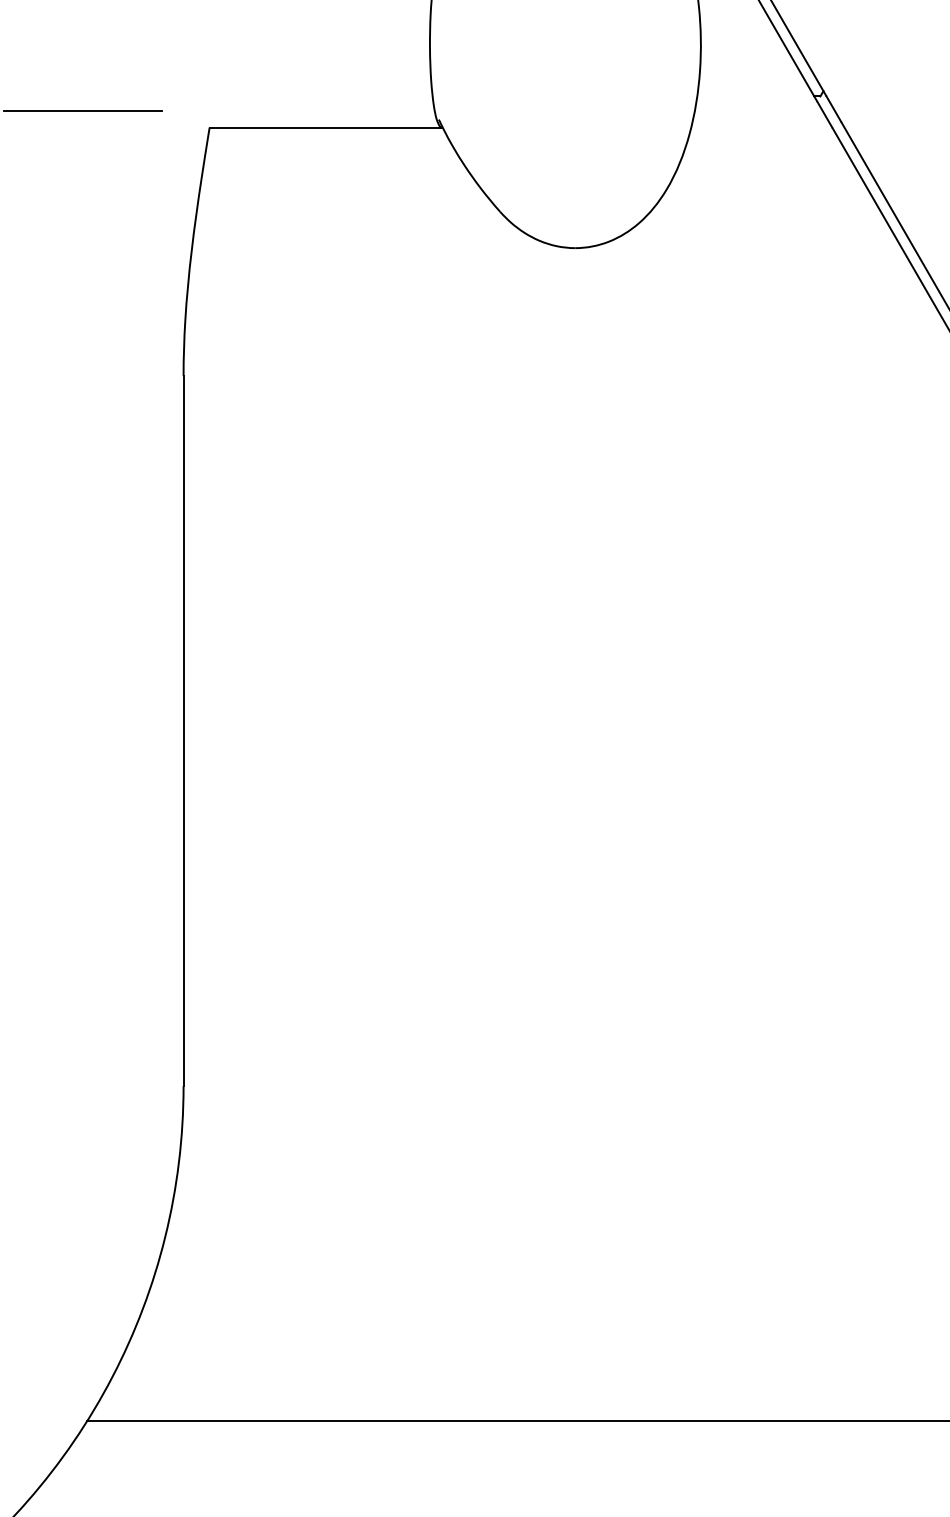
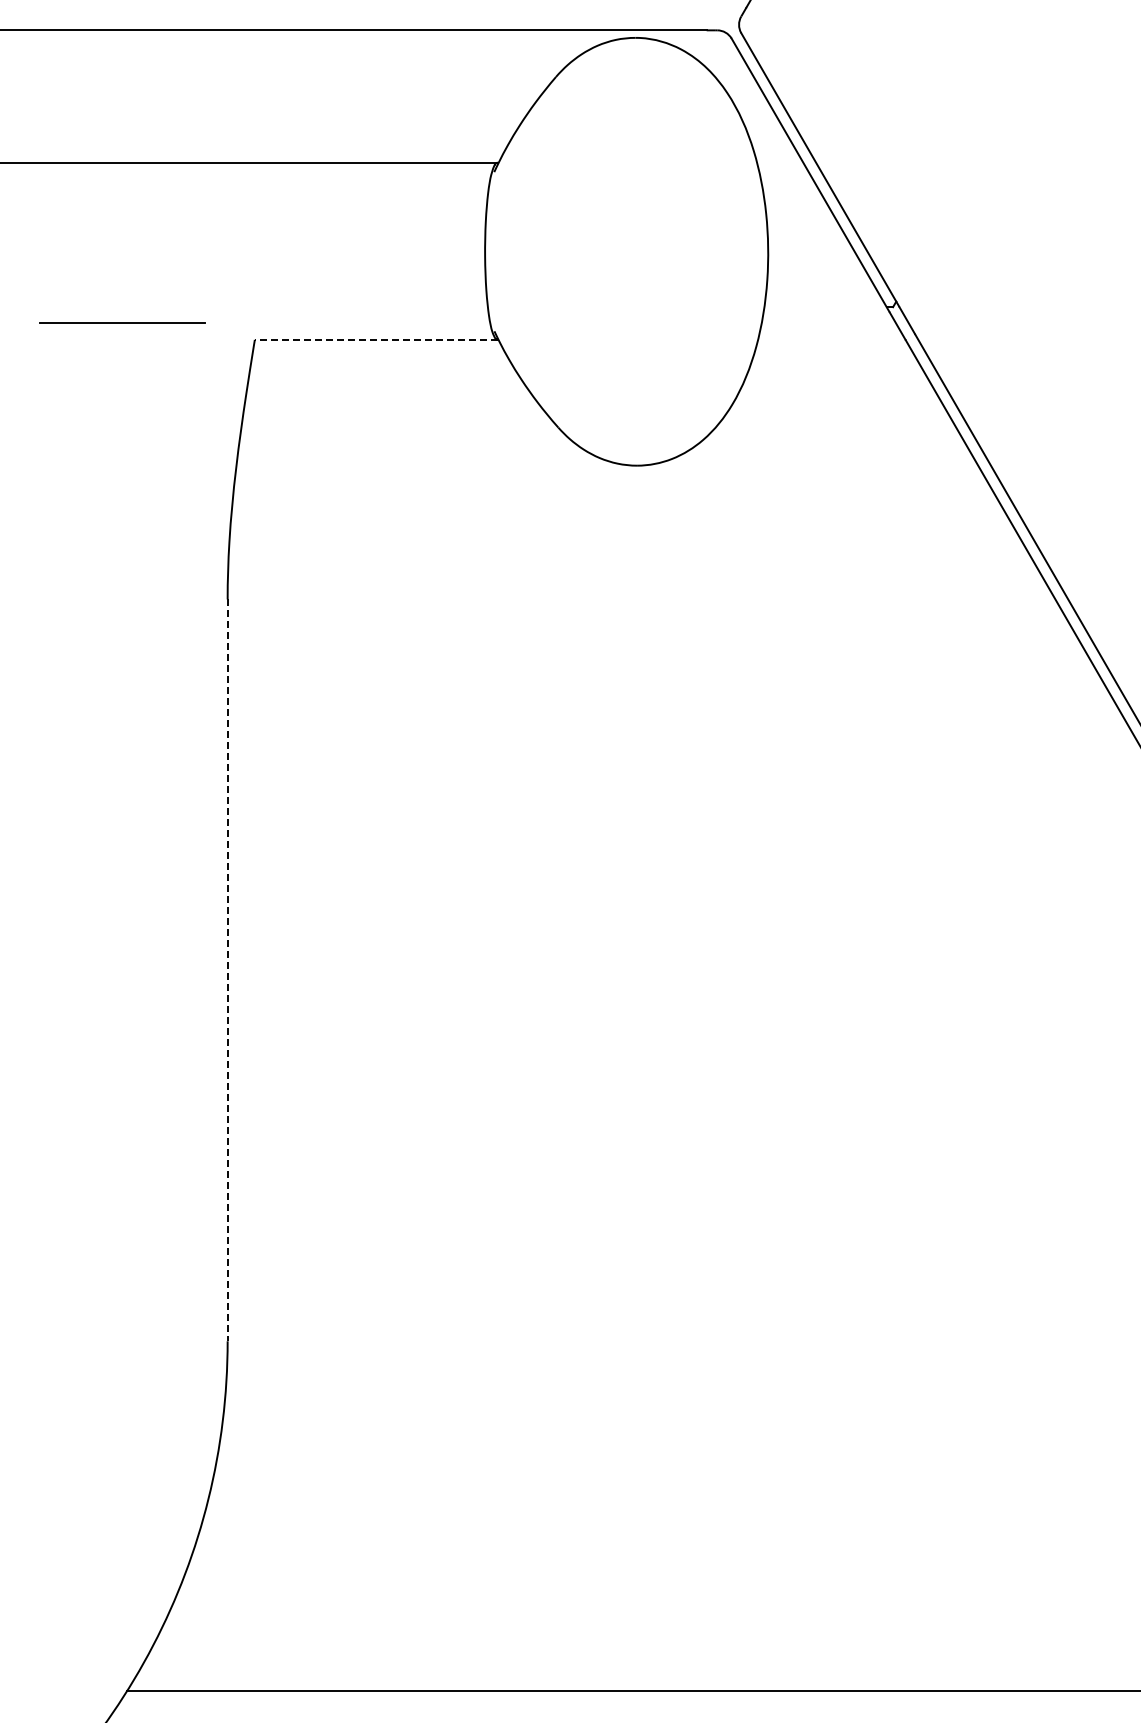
line: (325, 127) -> (375, 339), solid -> dashed
line: (183, 731) -> (227, 970), solid -> dashed

